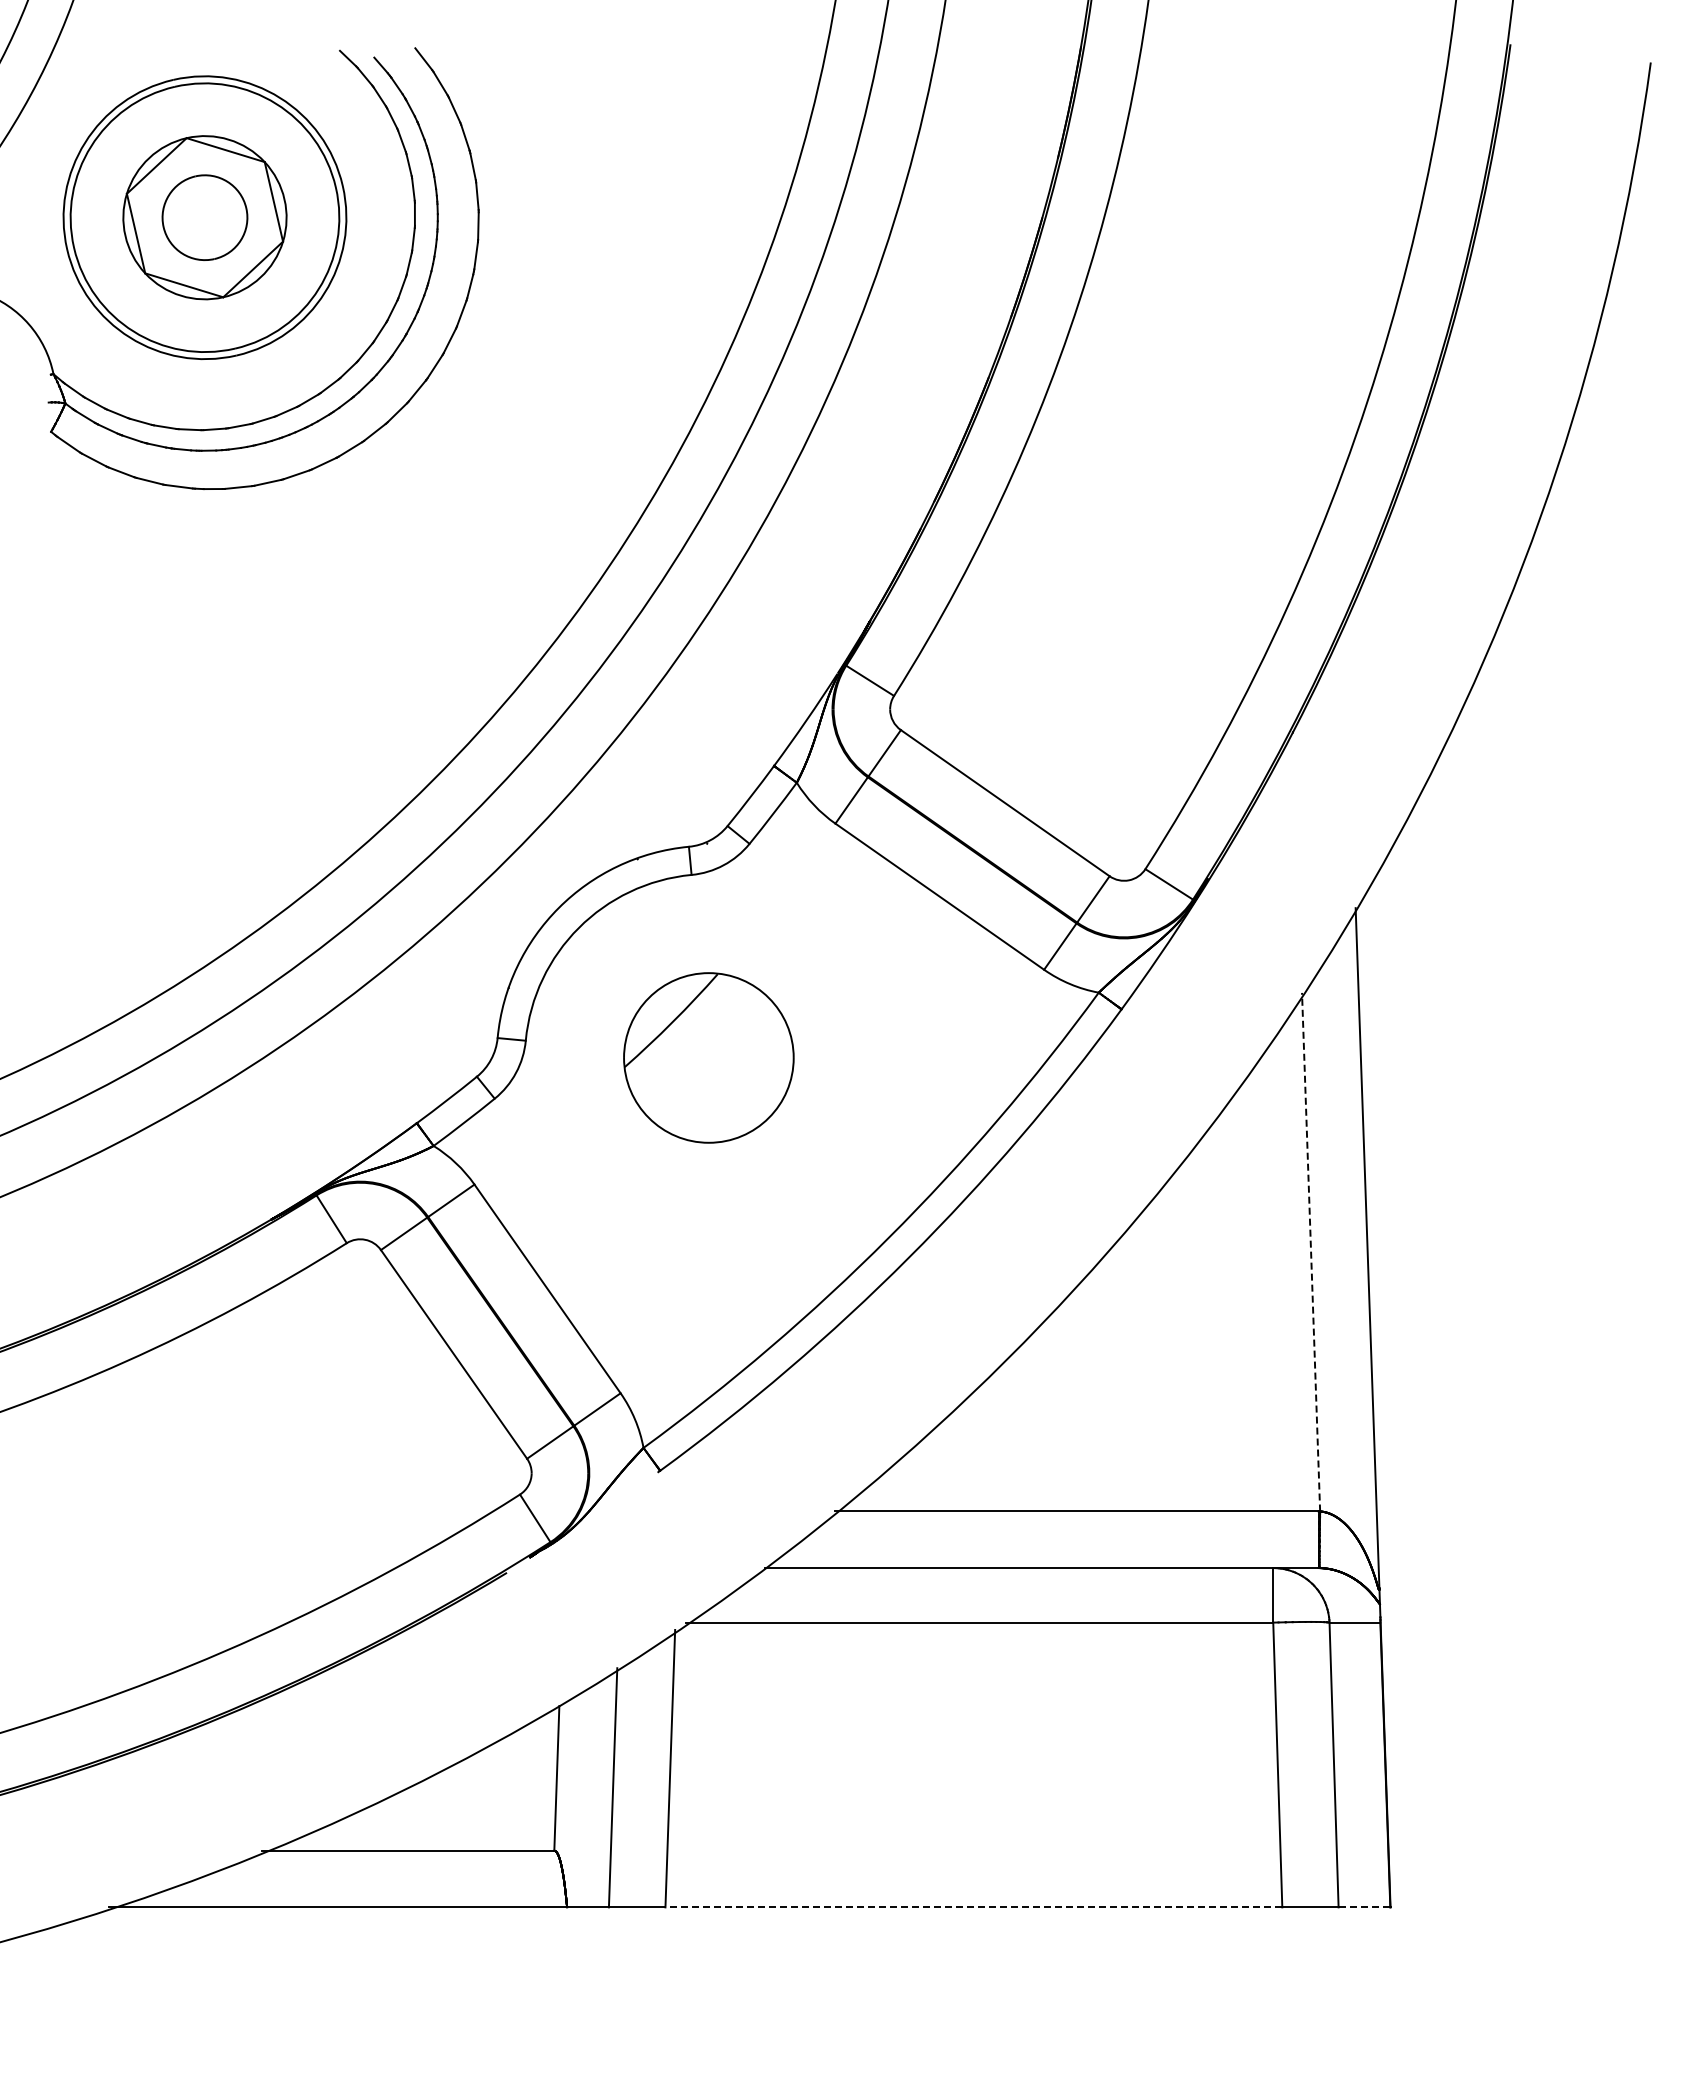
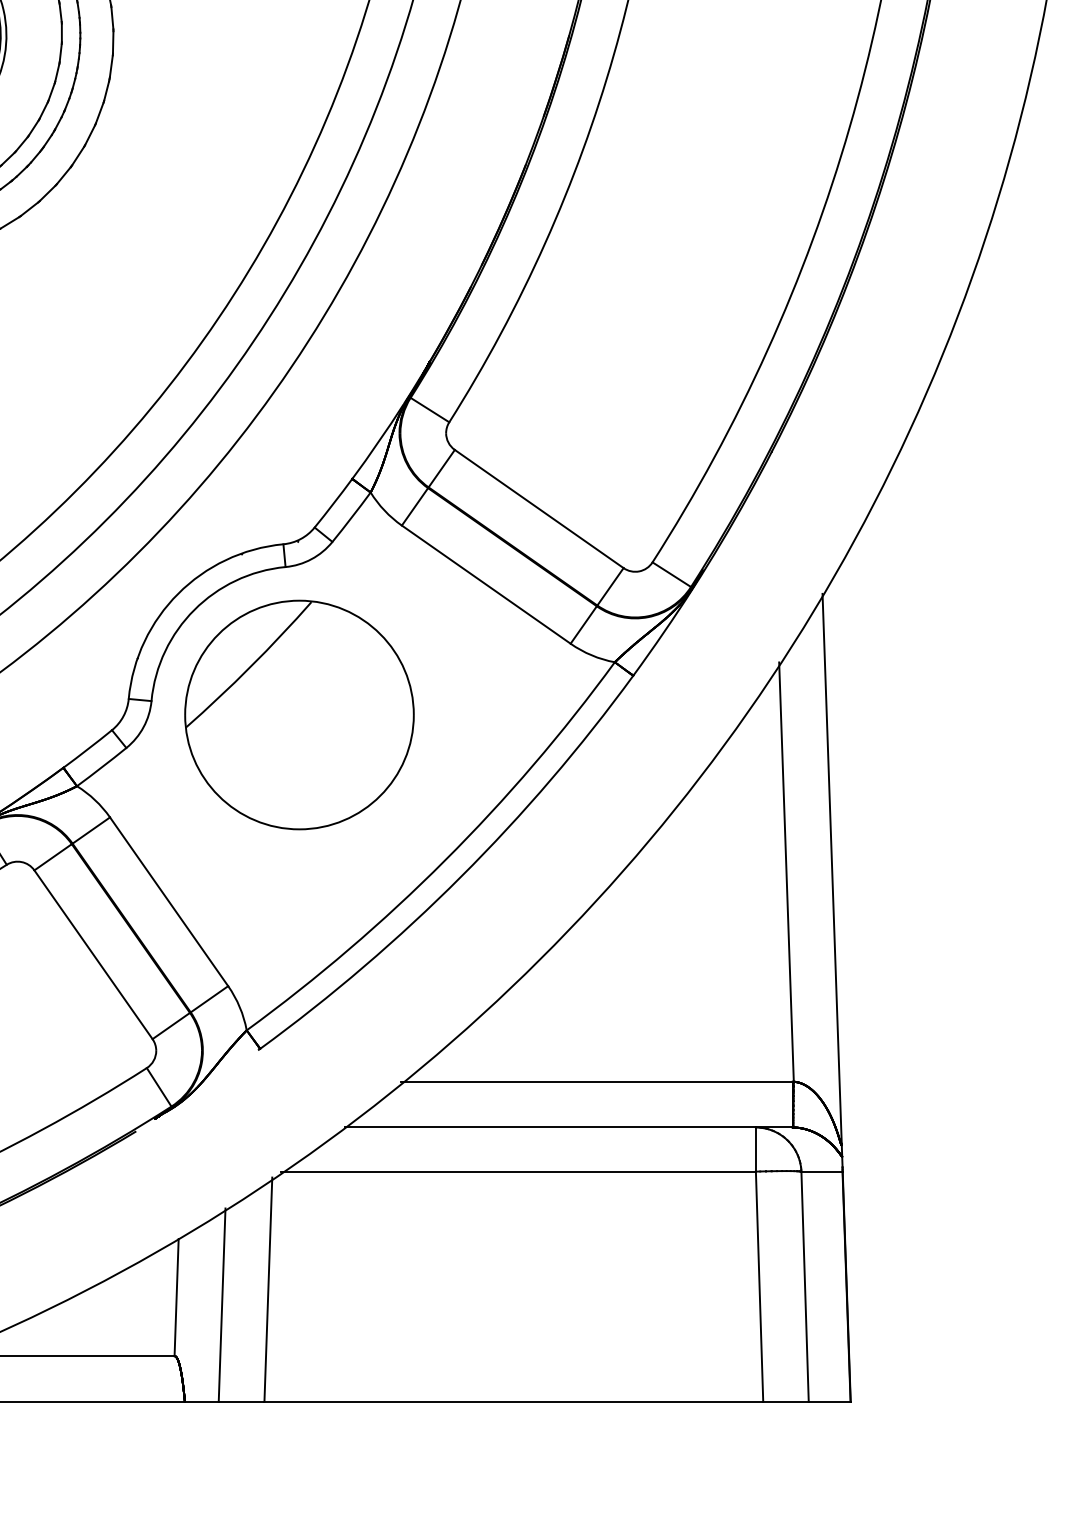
part: (708, 1057) -> (299, 714), size x1.67
line: (1311, 1251) -> (786, 871), dashed -> solid
line: (973, 1907) -> (513, 1401), dashed -> solid
line: (1364, 1907) -> (829, 1401), dashed -> solid

